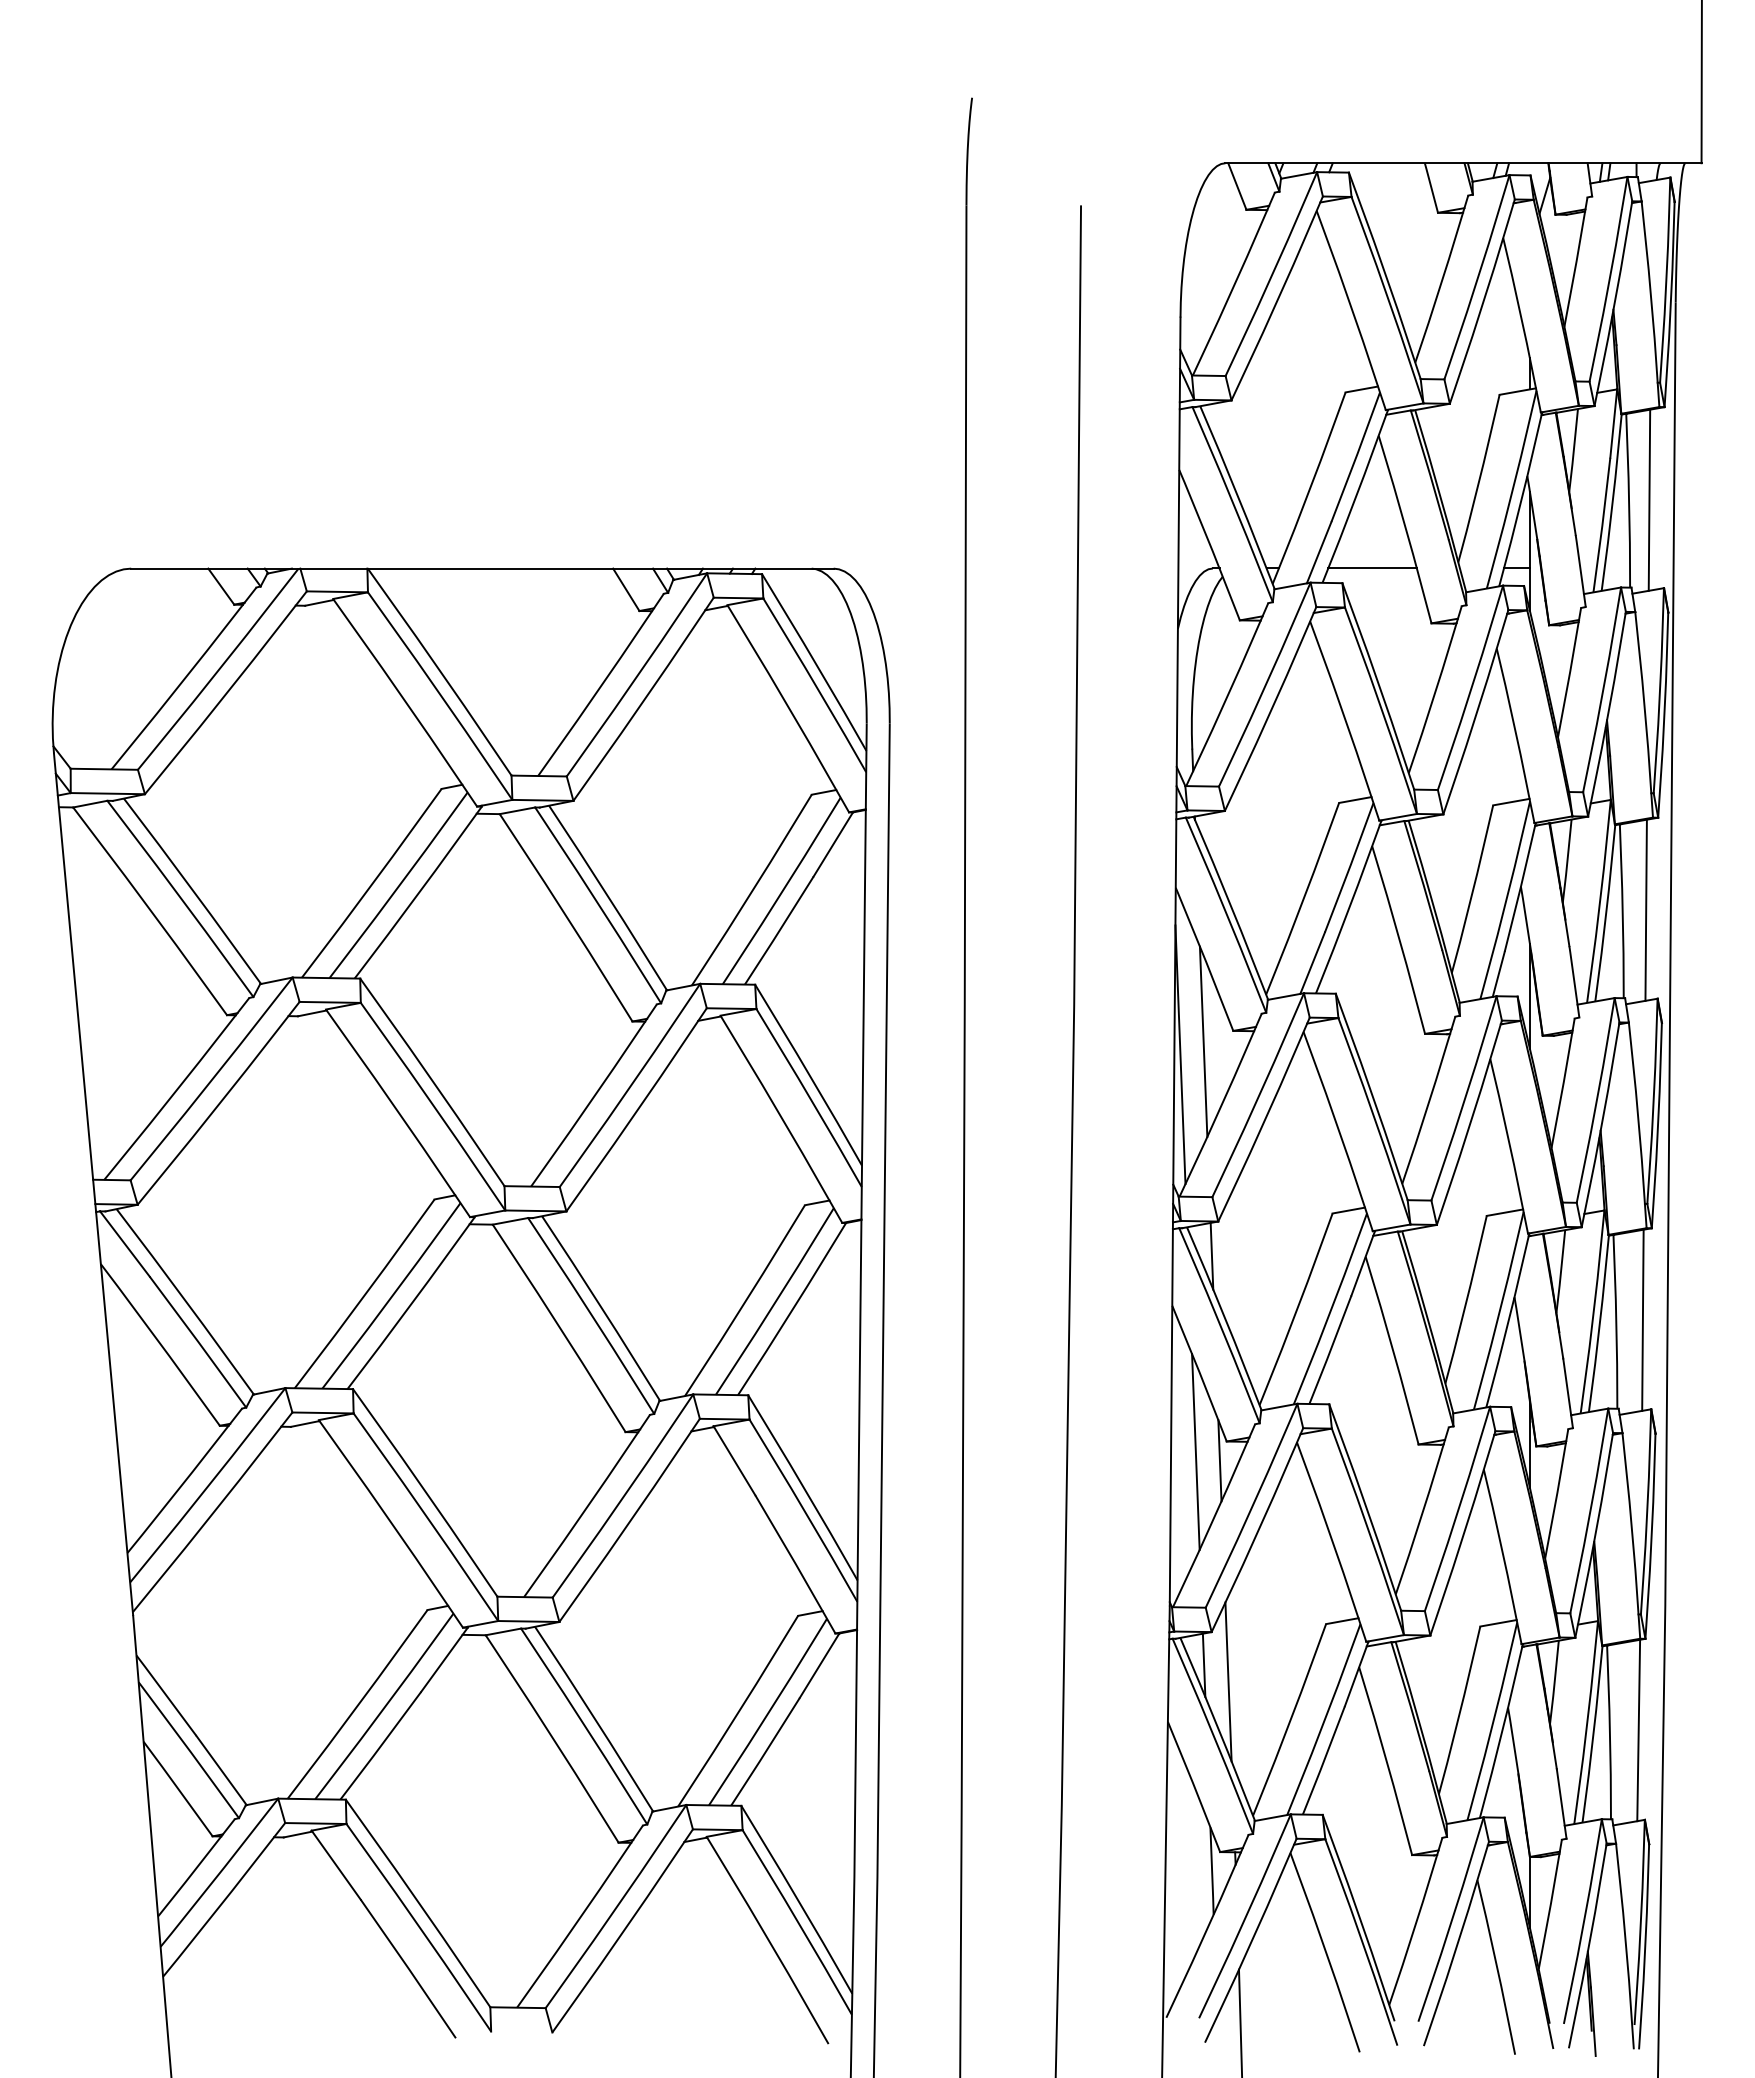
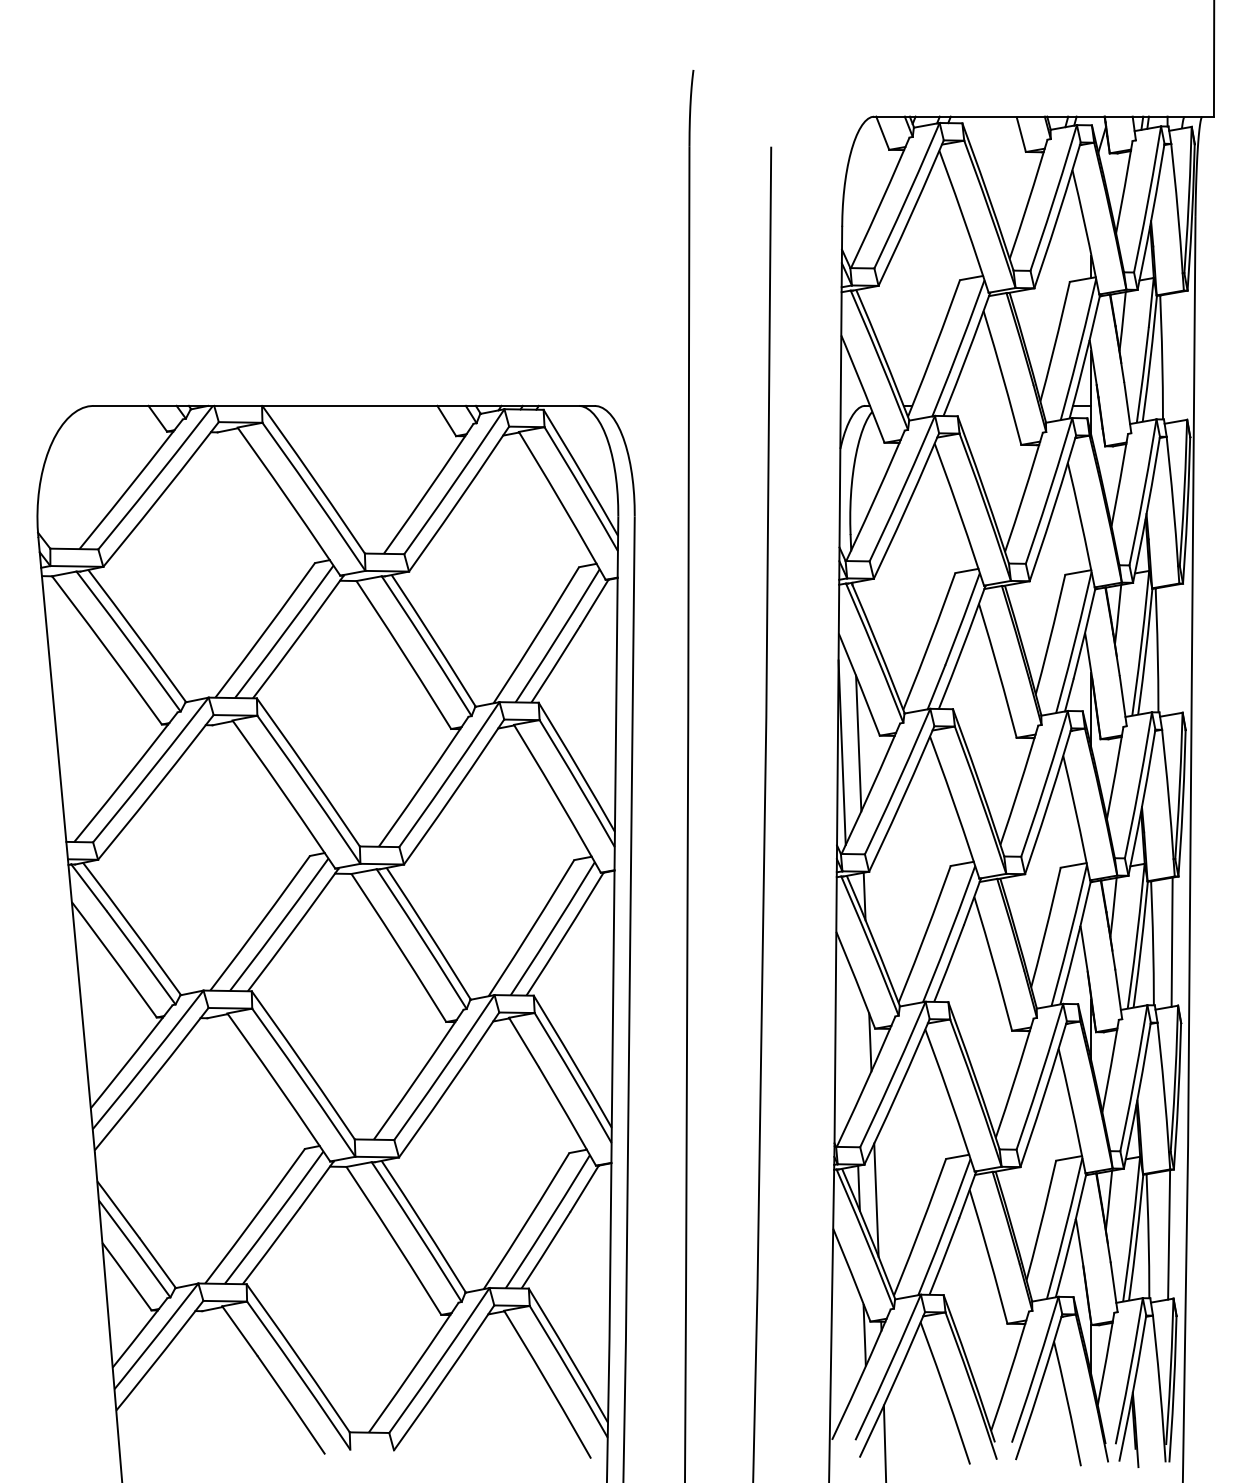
line: (1649, 499) -> (1176, 356), removed
line: (1372, 568) -> (979, 405), removed
line: (1645, 909) -> (1173, 649), removed
line: (1195, 1451) -> (852, 1035), removed

